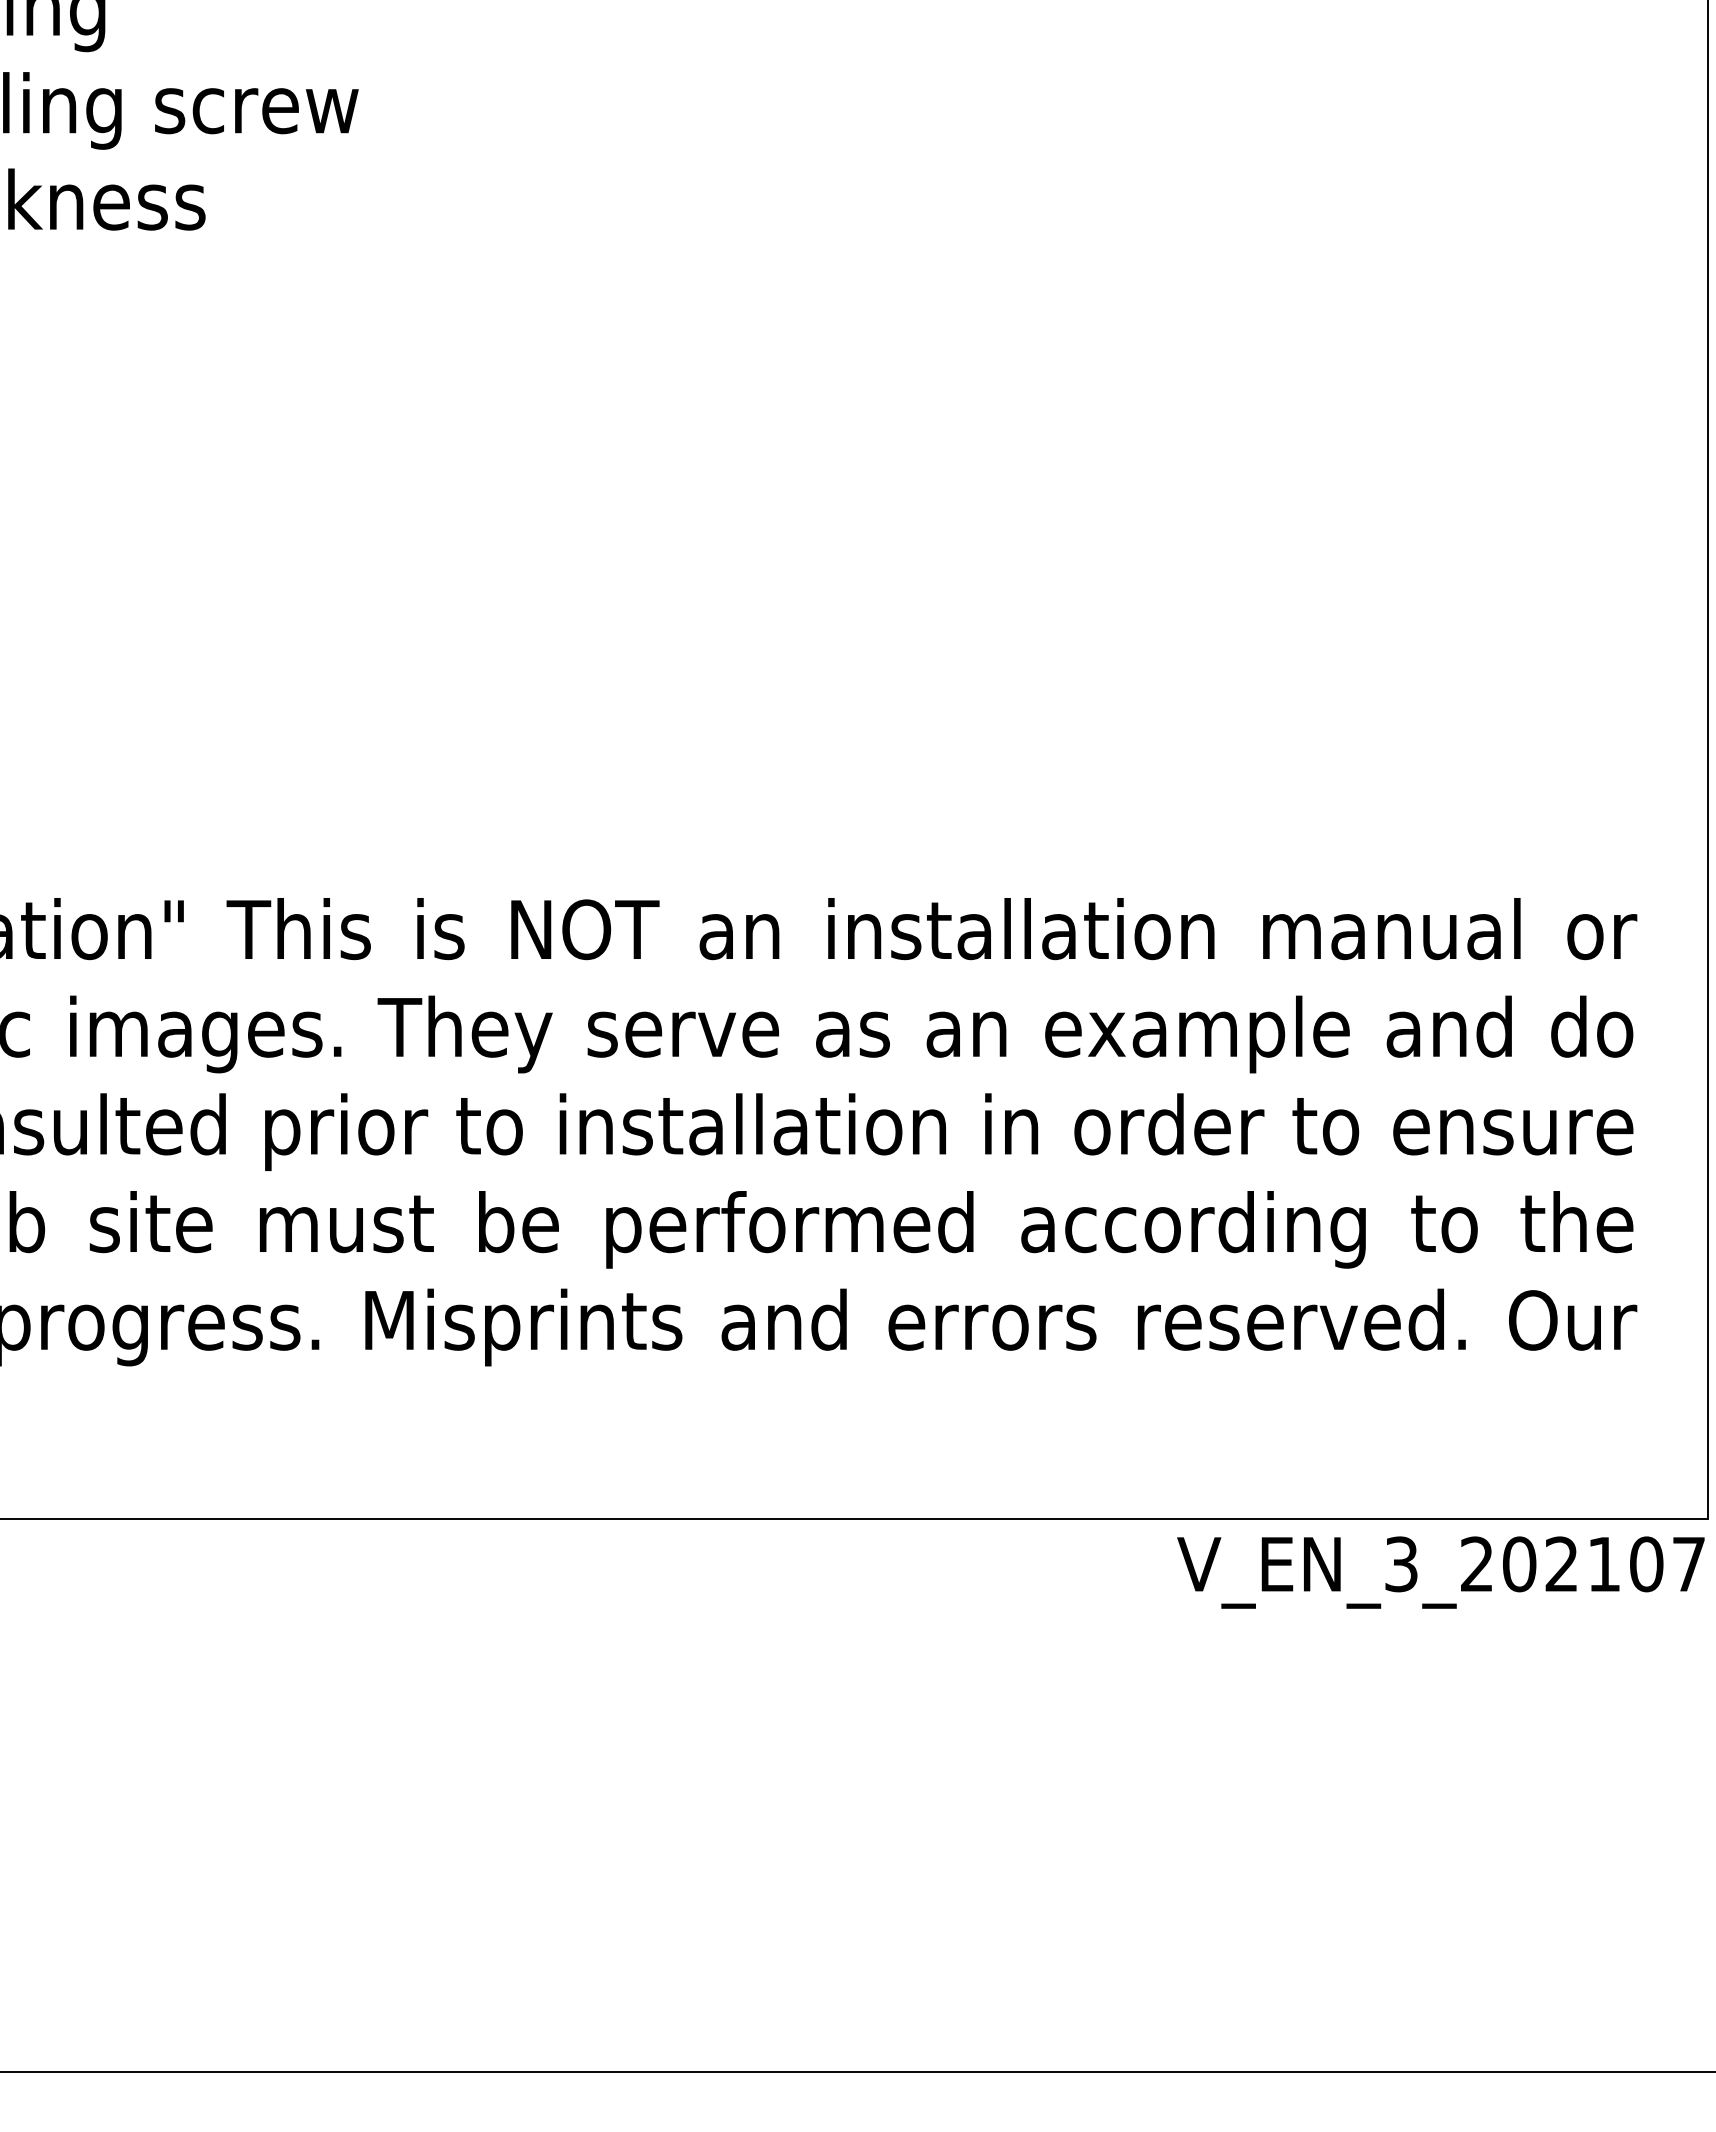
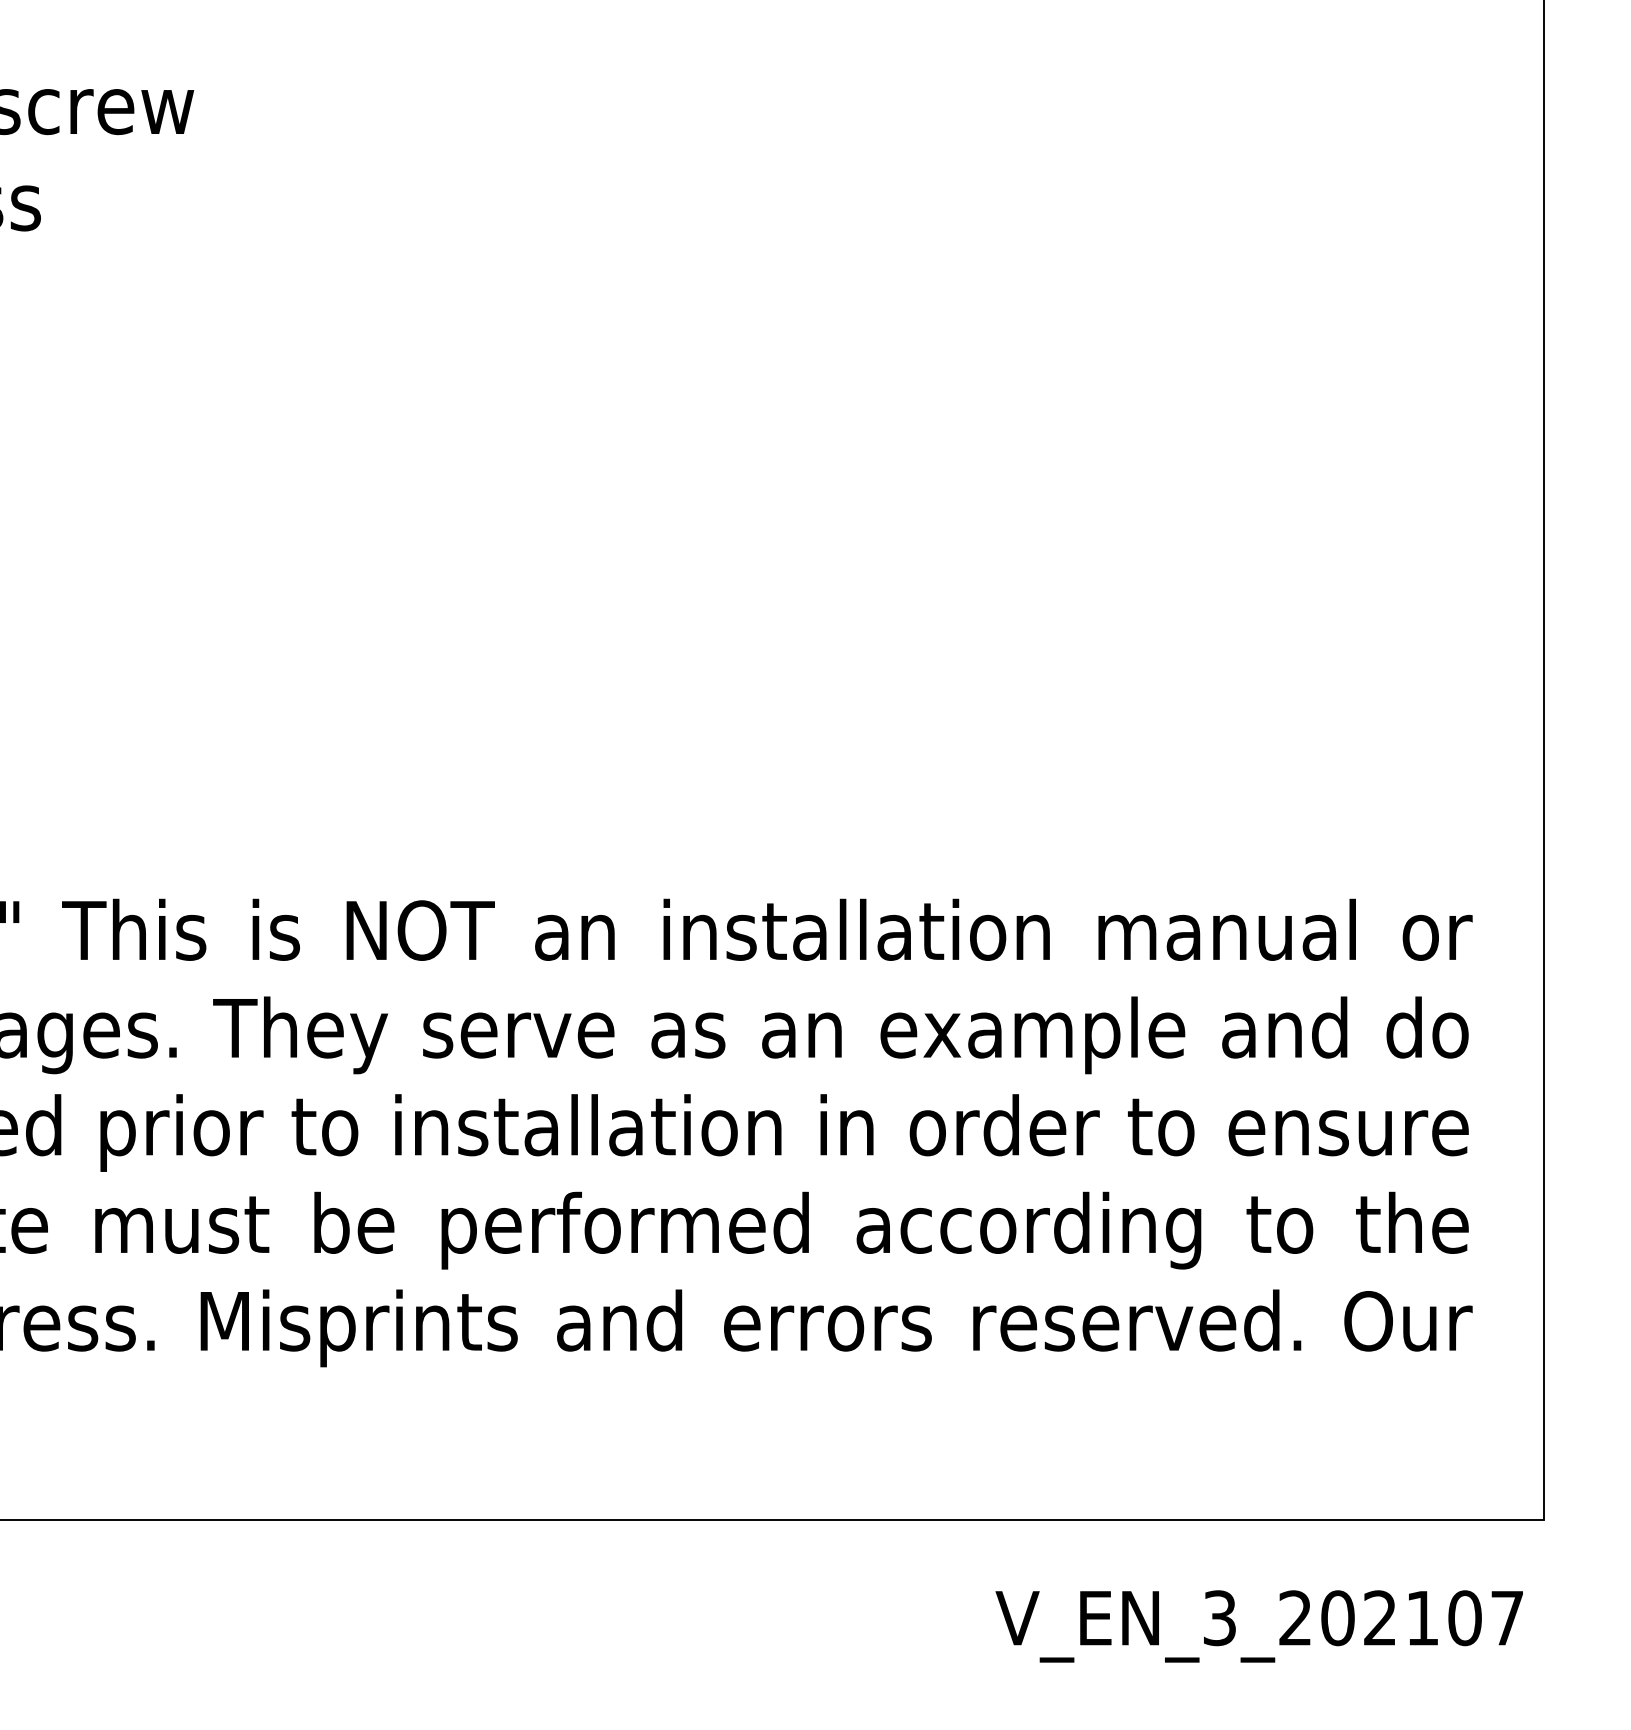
text: (1440, 1572) -> (1258, 1626), moved

